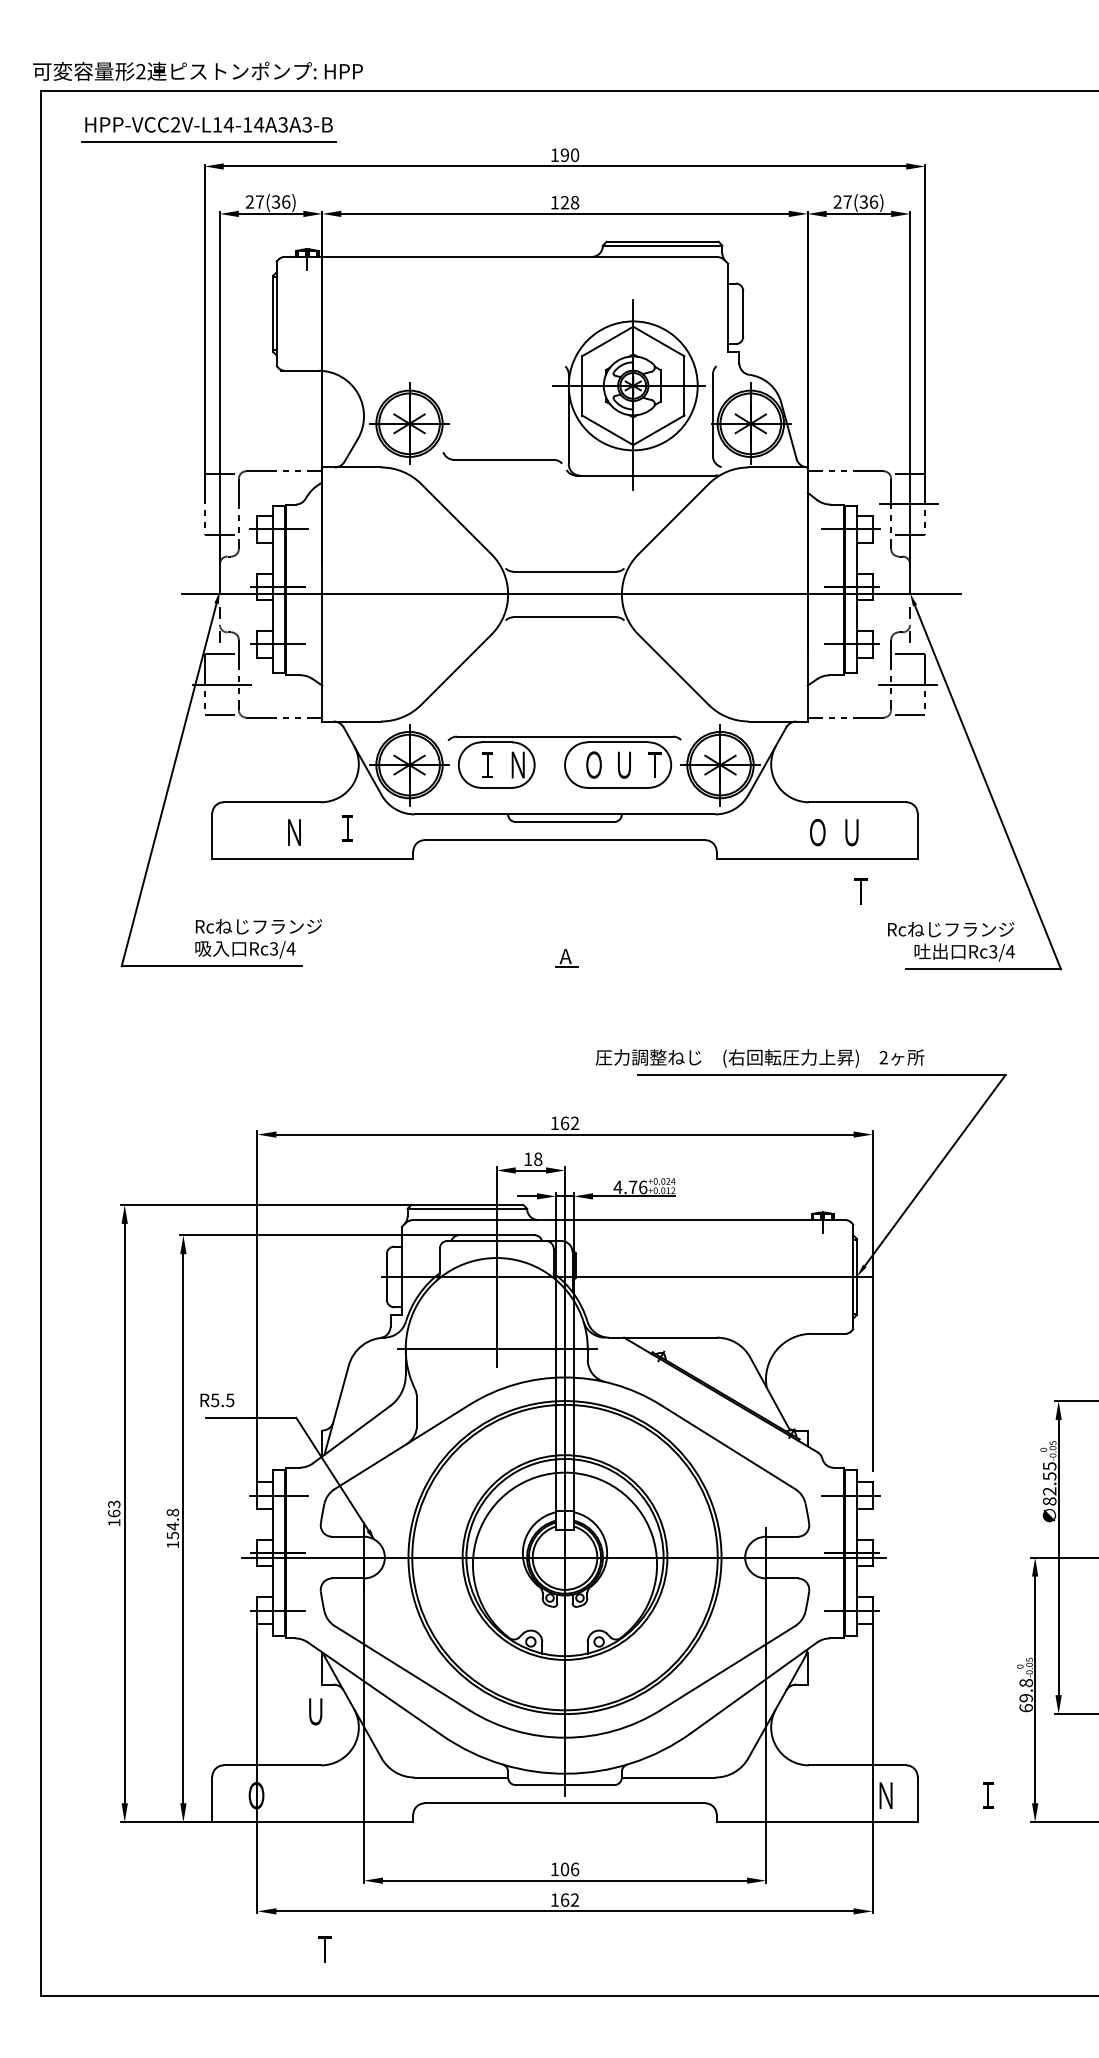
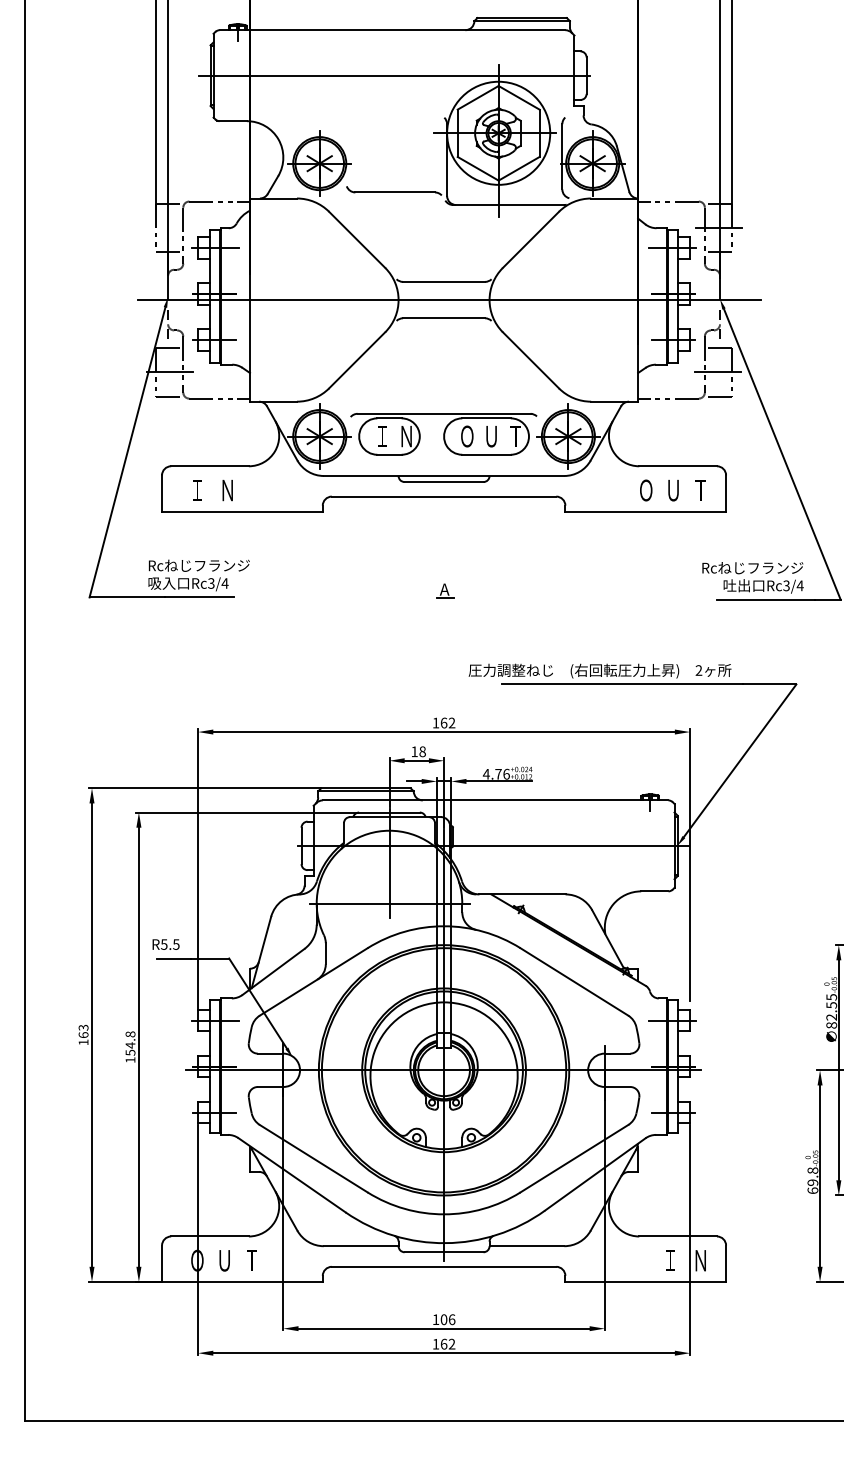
line: (503, 313) -> (394, 75), added
text: (347, 828) -> (197, 490), moved
text: (860, 891) -> (700, 490), moved
text: (315, 1711) -> (224, 1260), moved
text: (988, 1795) -> (670, 1260), moved
text: (324, 1949) -> (251, 1260), moved

